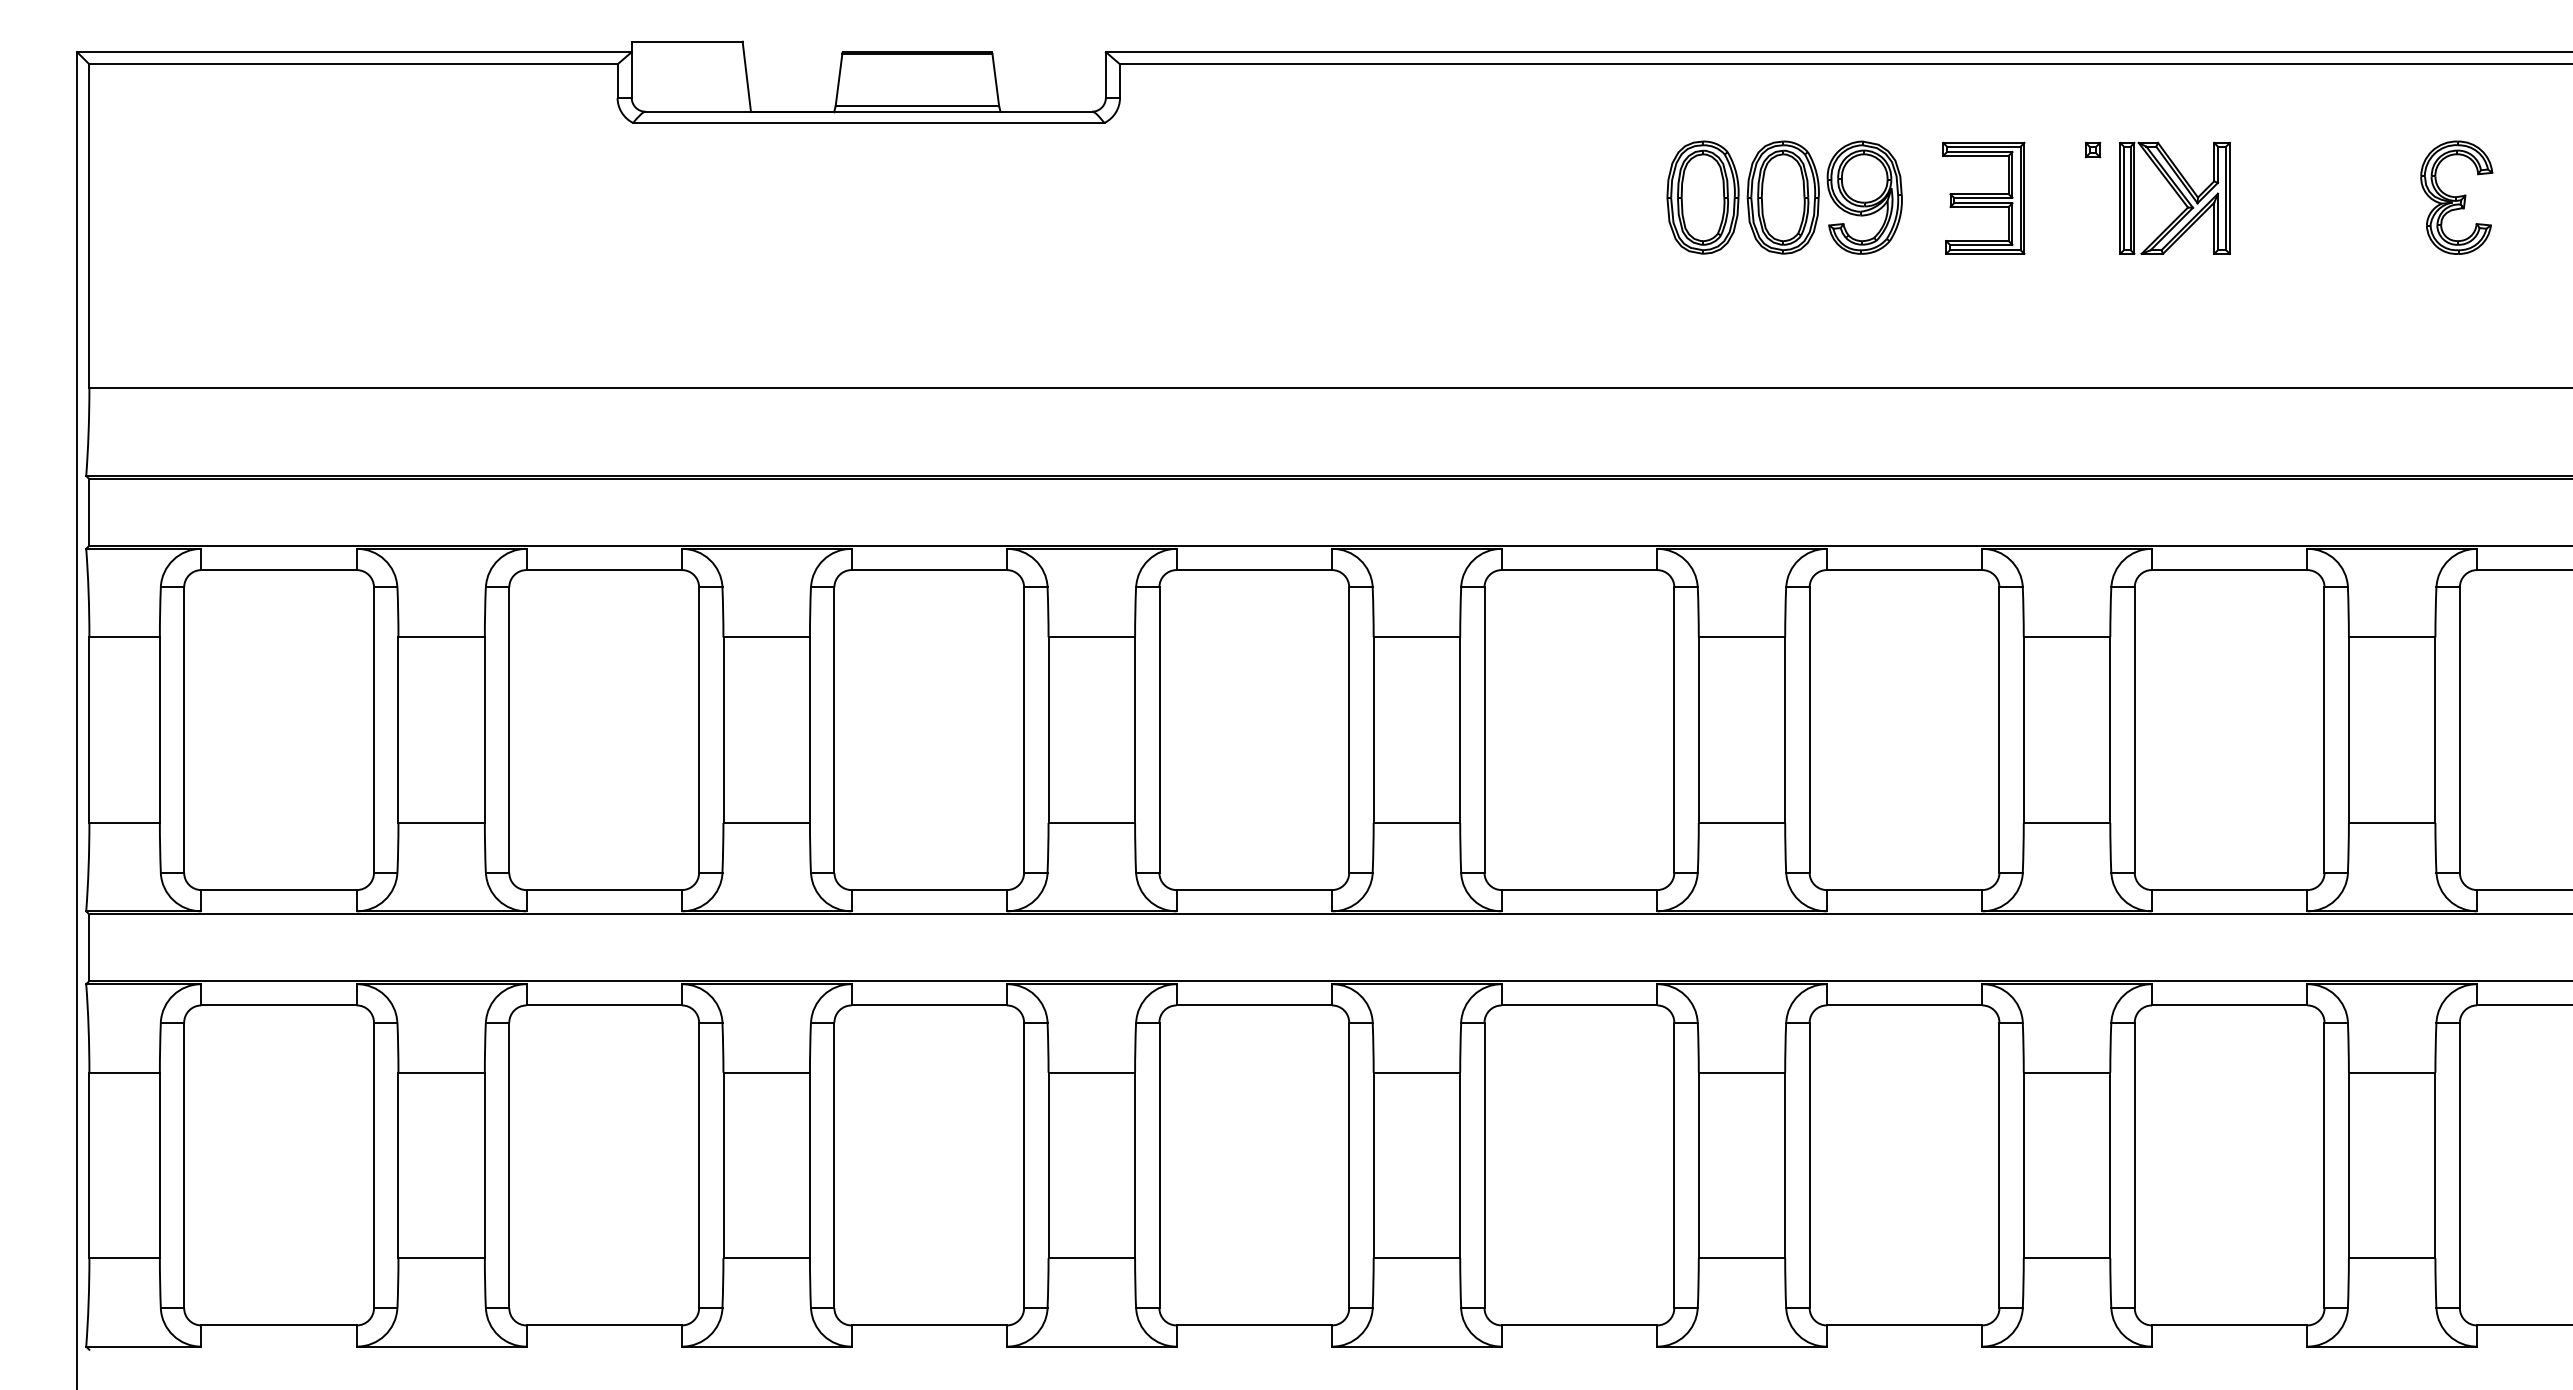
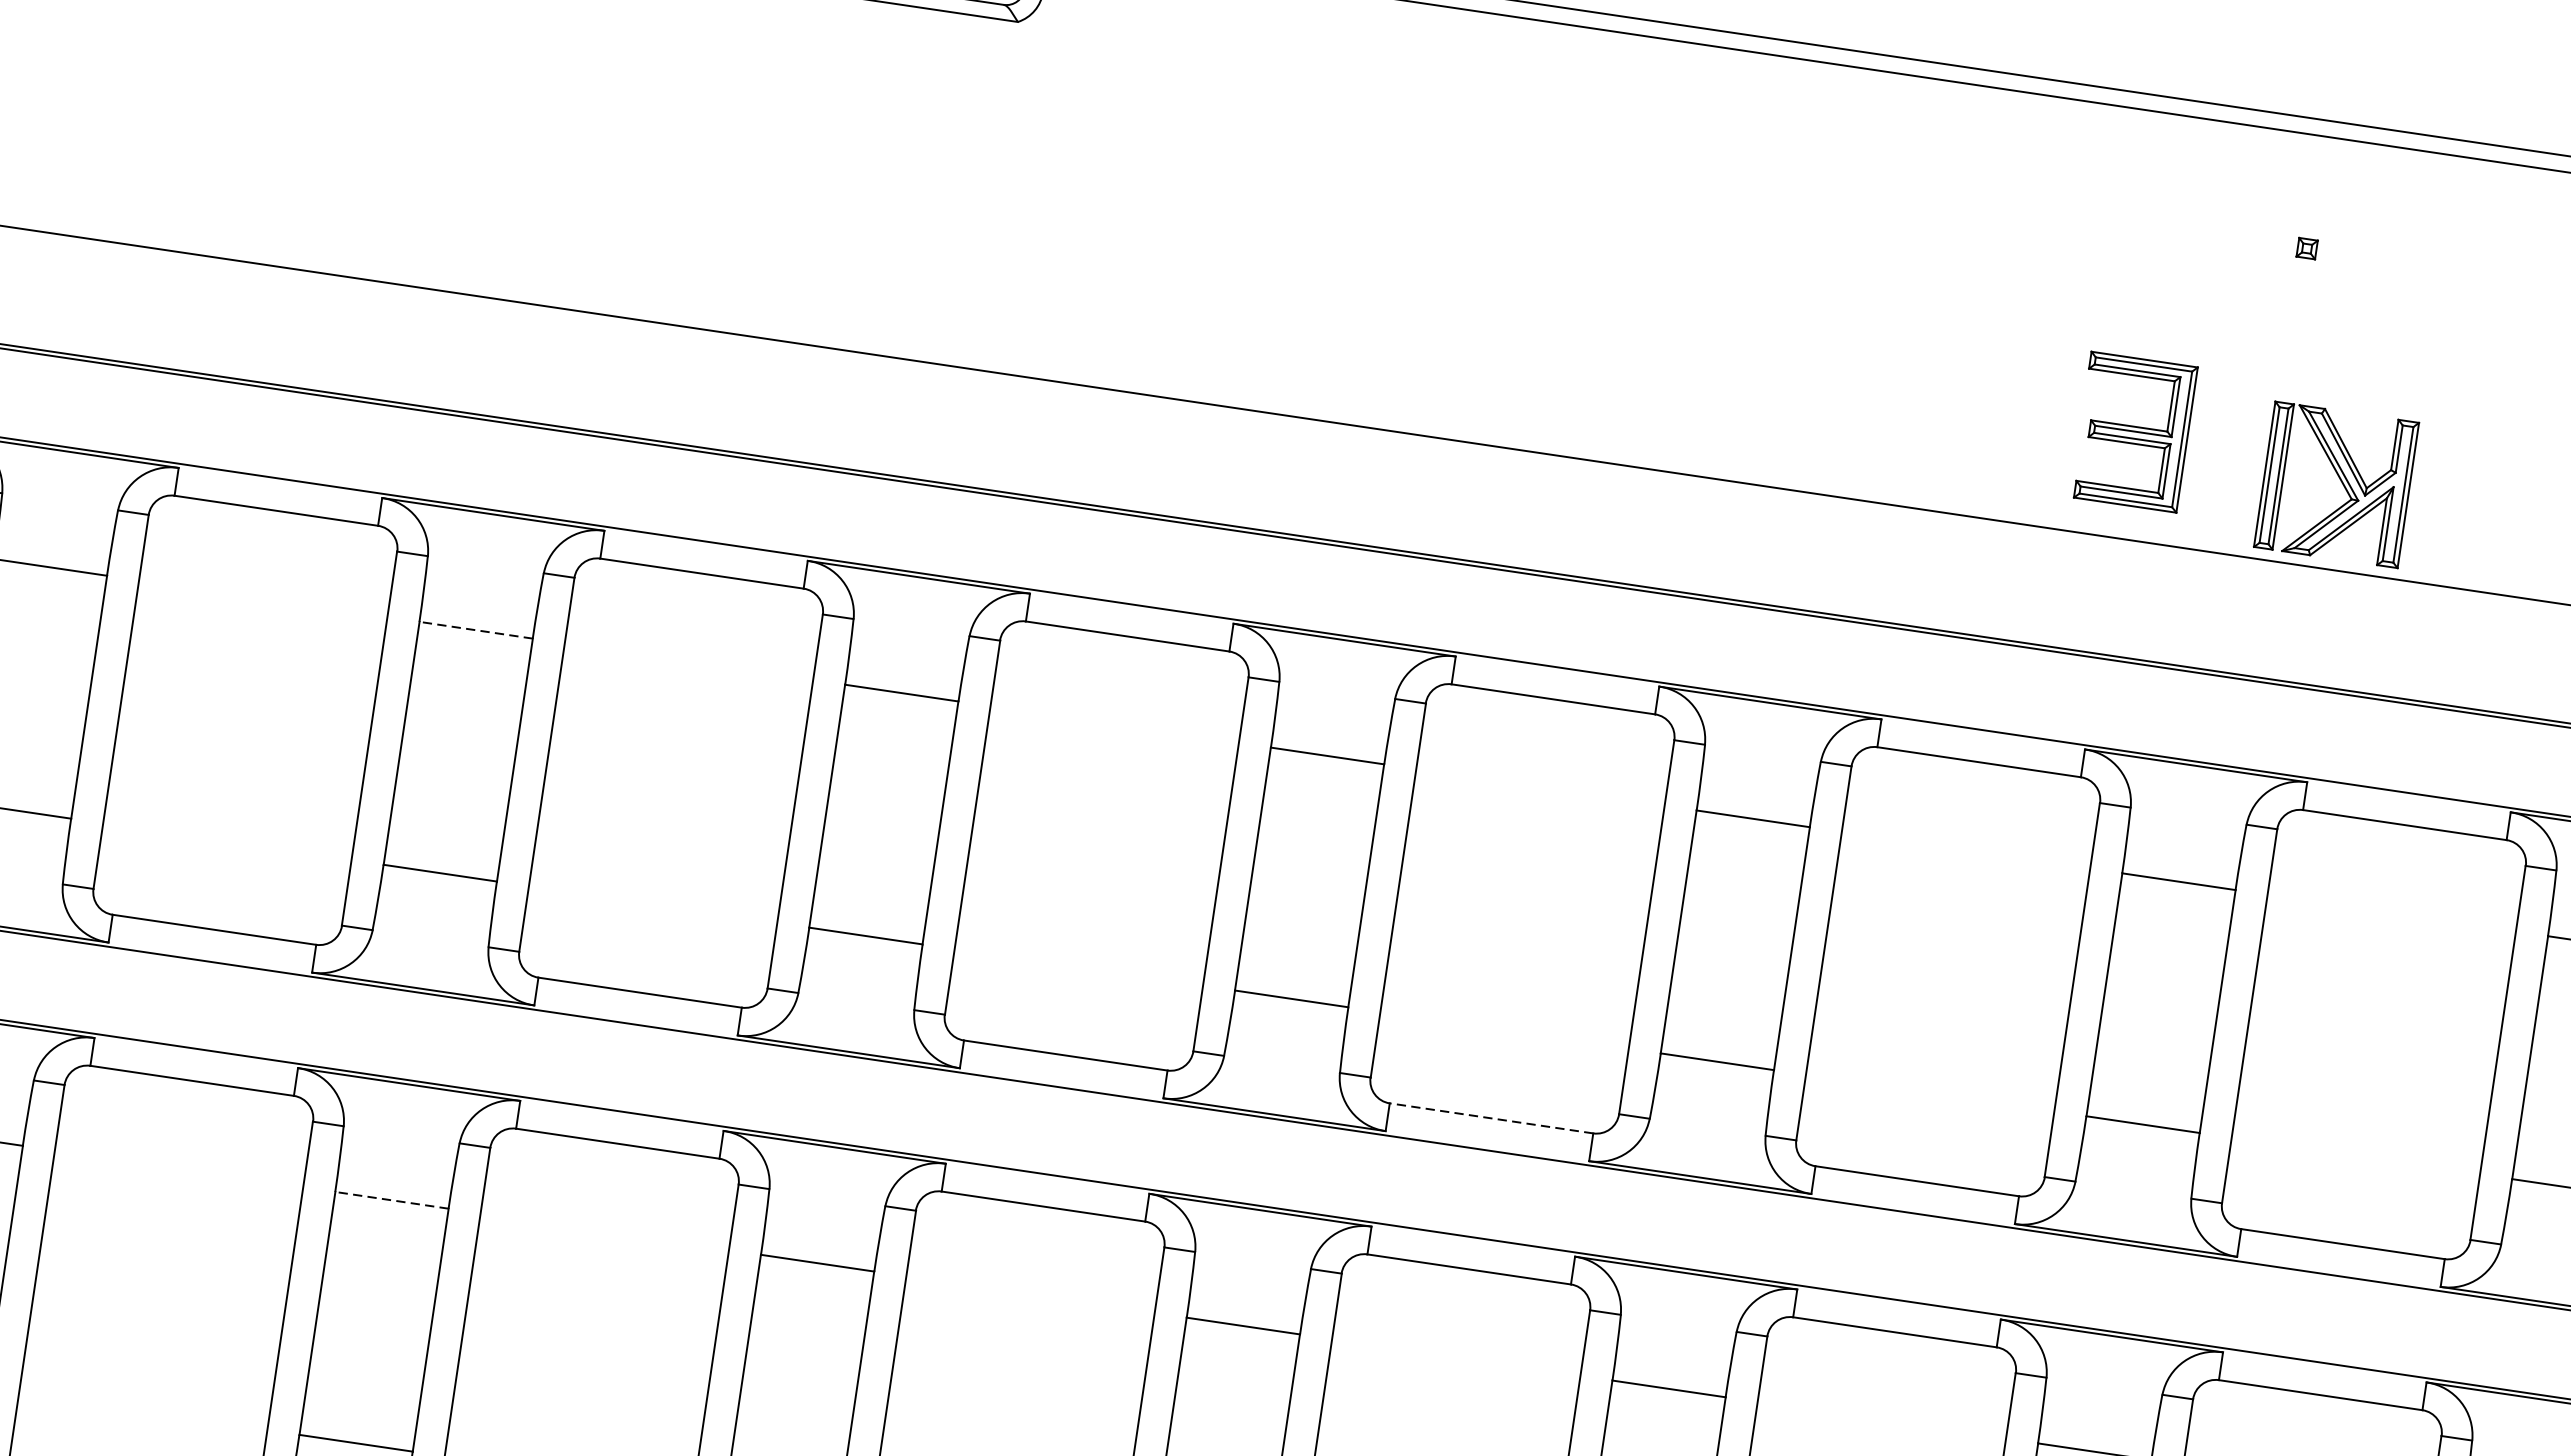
part: (1784, 197) -> (1893, 251), removed
part: (1983, 197) -> (2133, 430), moved
part: (2174, 197) -> (2335, 483), moved
line: (766, 637) -> (475, 630), solid -> dashed
line: (1579, 890) -> (1491, 1118), solid -> dashed
line: (766, 1072) -> (391, 1200), solid -> dashed

